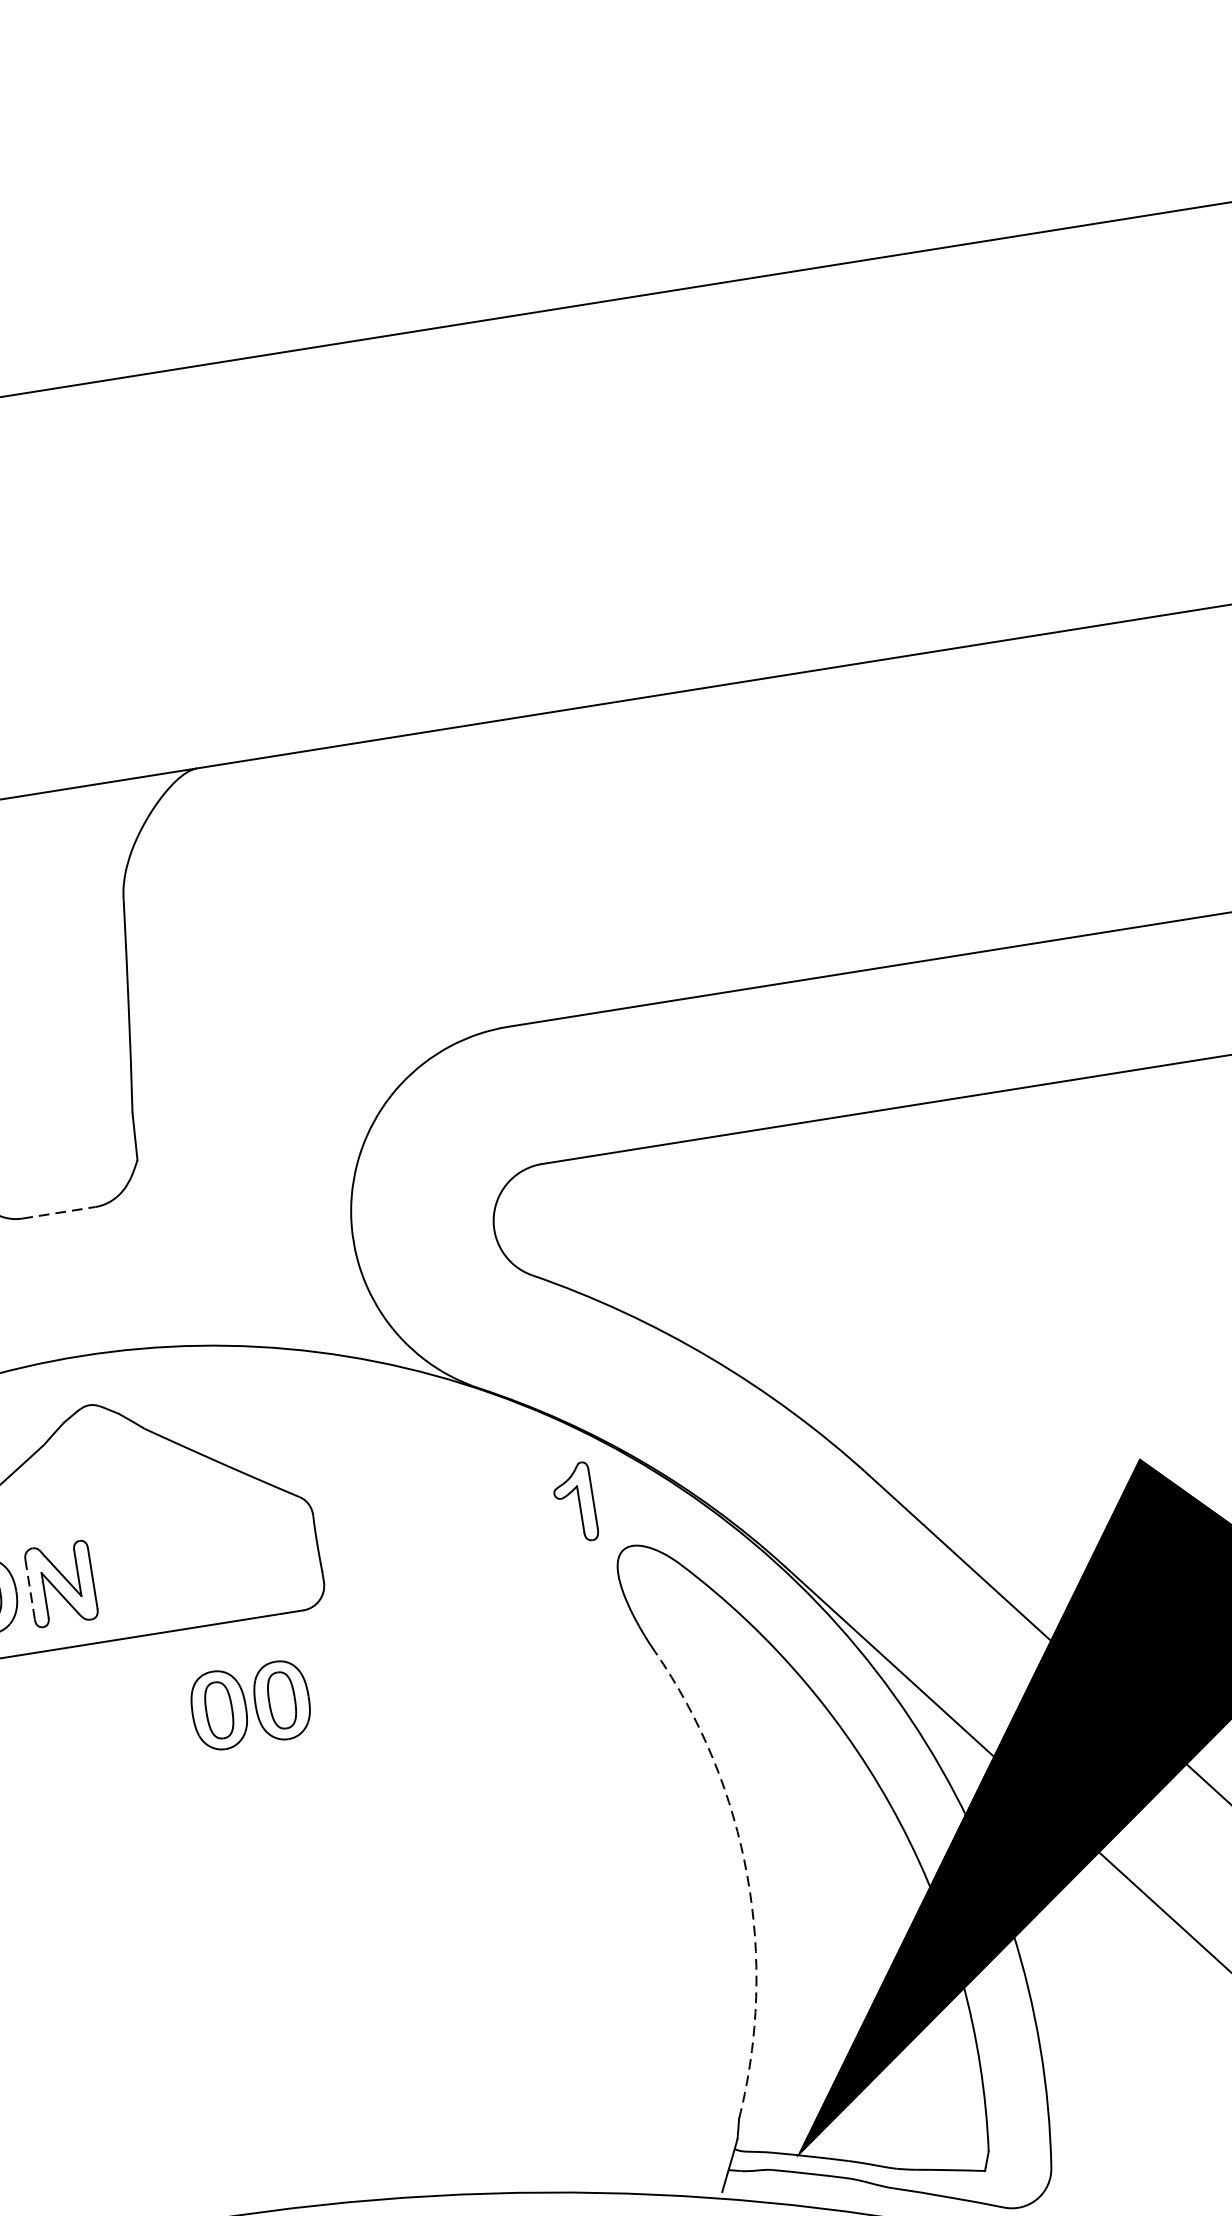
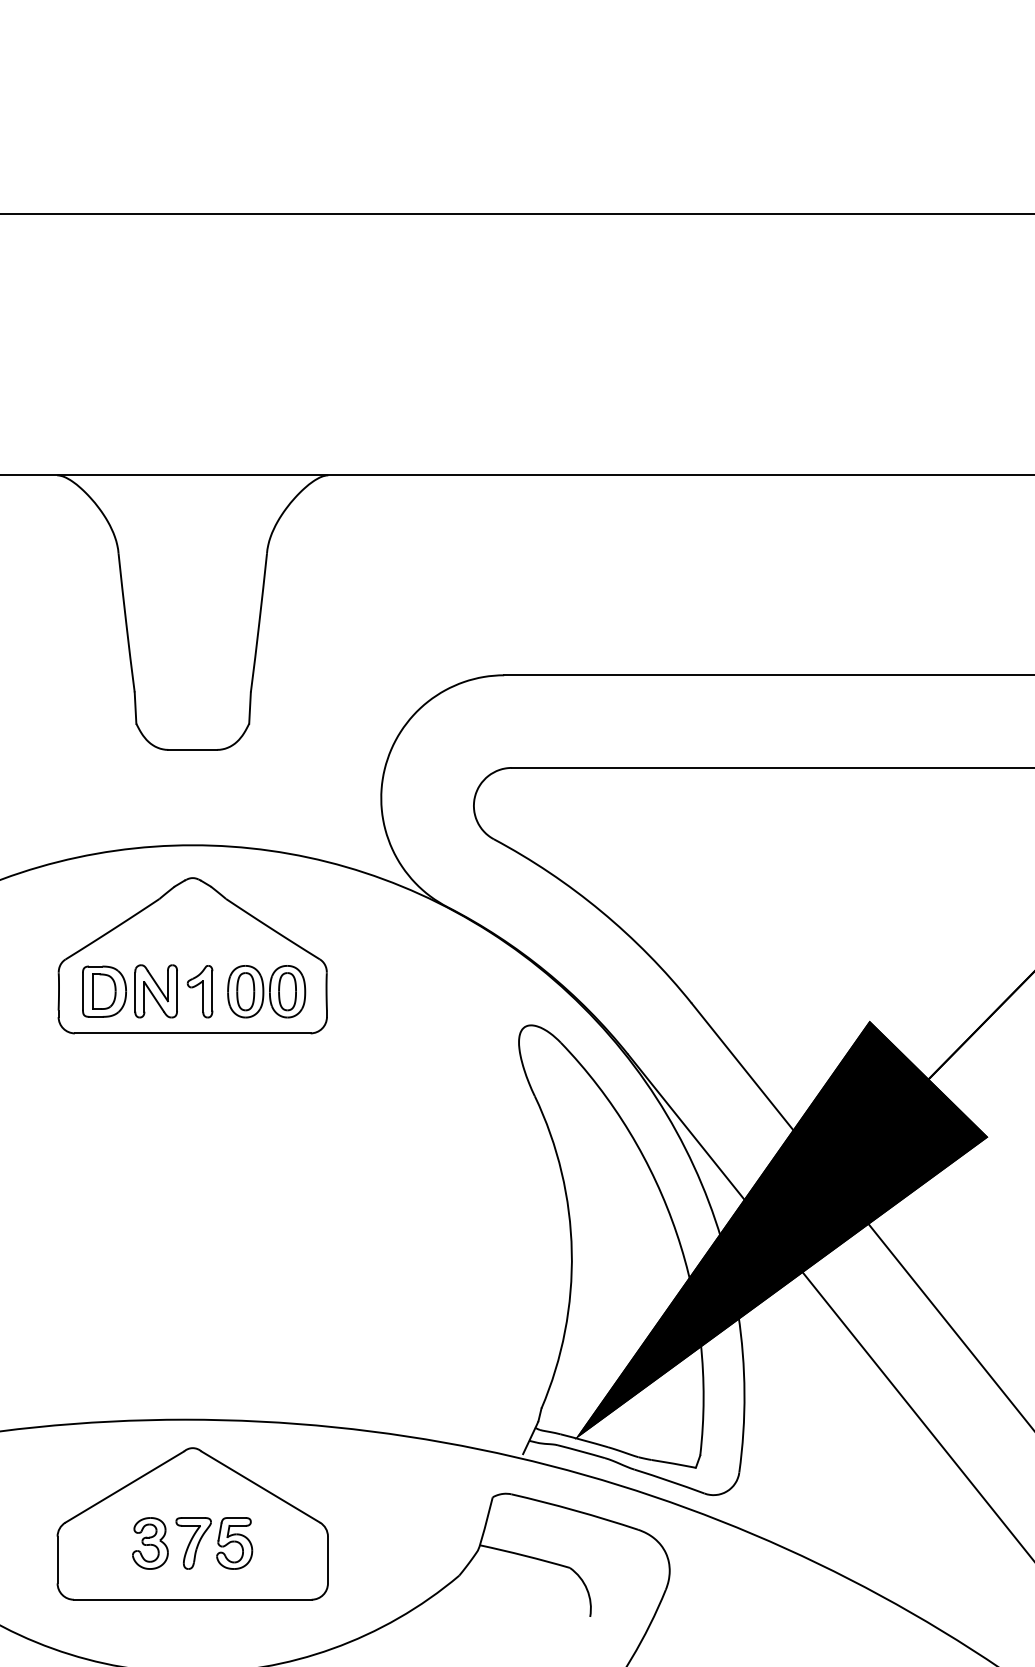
line: (59, 1212) -> (193, 749), dashed -> solid
part: (573, 1503) -> (199, 991), moved
line: (30, 1590) -> (135, 992), dashed -> solid
part: (250, 1705) -> (266, 991), moved
arc: (746, 1875) -> (571, 1251), dashed -> solid

